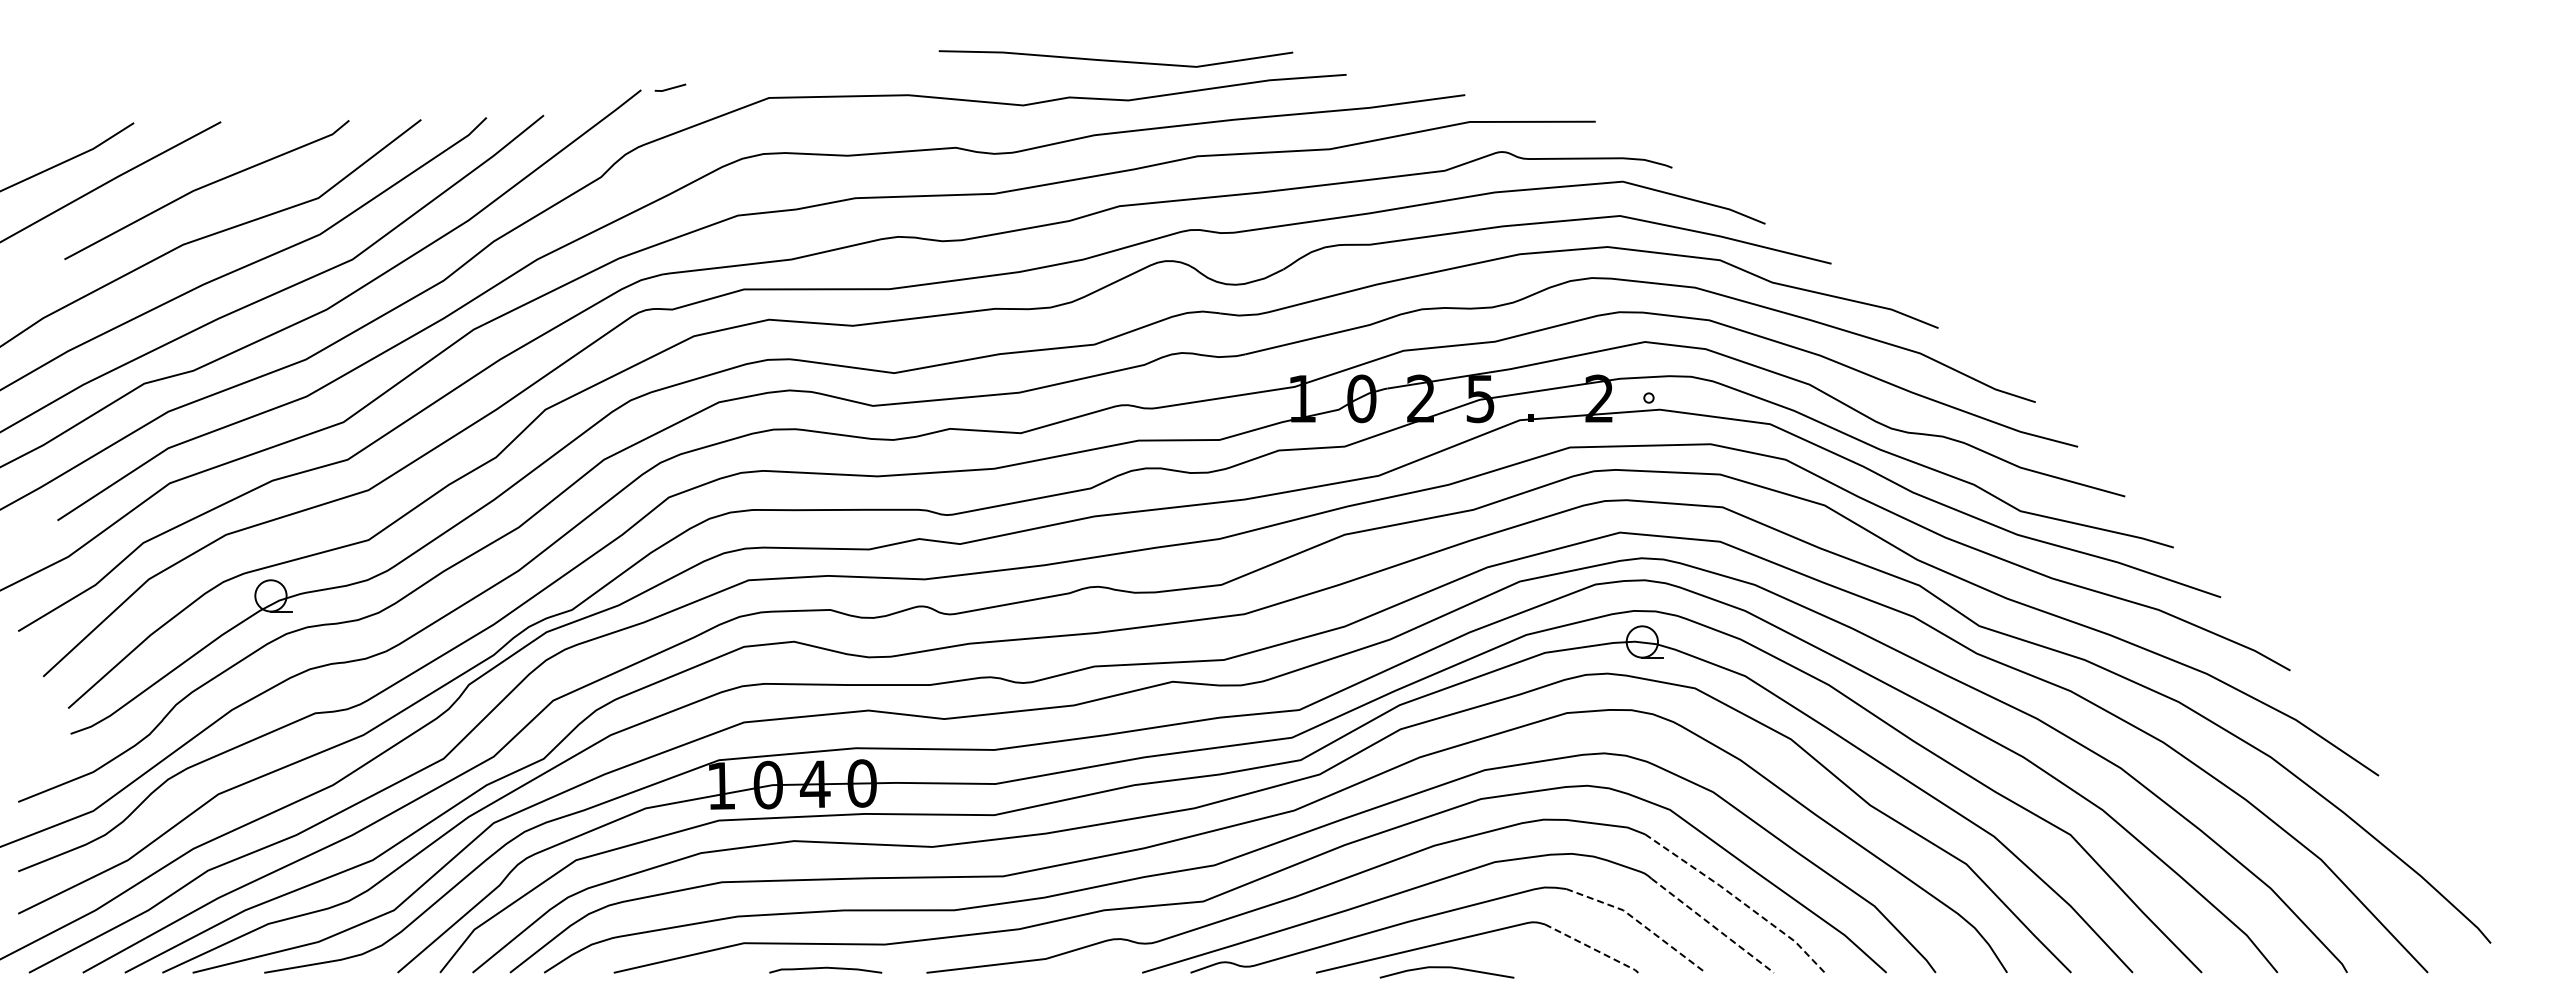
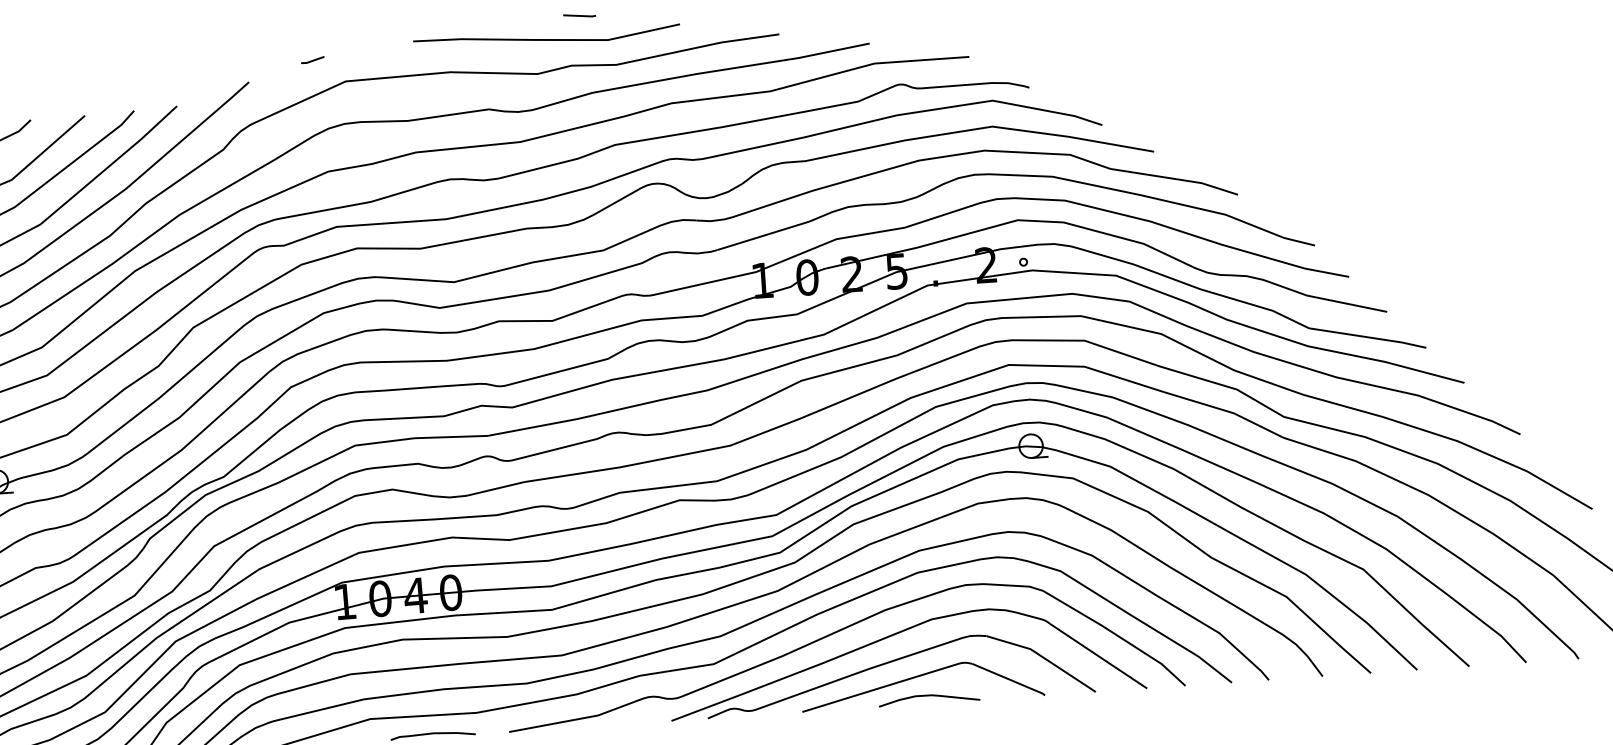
line: (1083, 32) -> (579, 16), added
line: (1115, 60) -> (546, 39), moved
line: (670, 87) -> (312, 59), moved
line: (1738, 899) -> (1116, 635), dashed -> solid
line: (1639, 922) -> (1043, 657), dashed -> solid
line: (1713, 926) -> (1099, 656), dashed -> solid
line: (1592, 948) -> (1009, 679), dashed -> solid
curve: (1446, 968) -> (928, 696), moved

